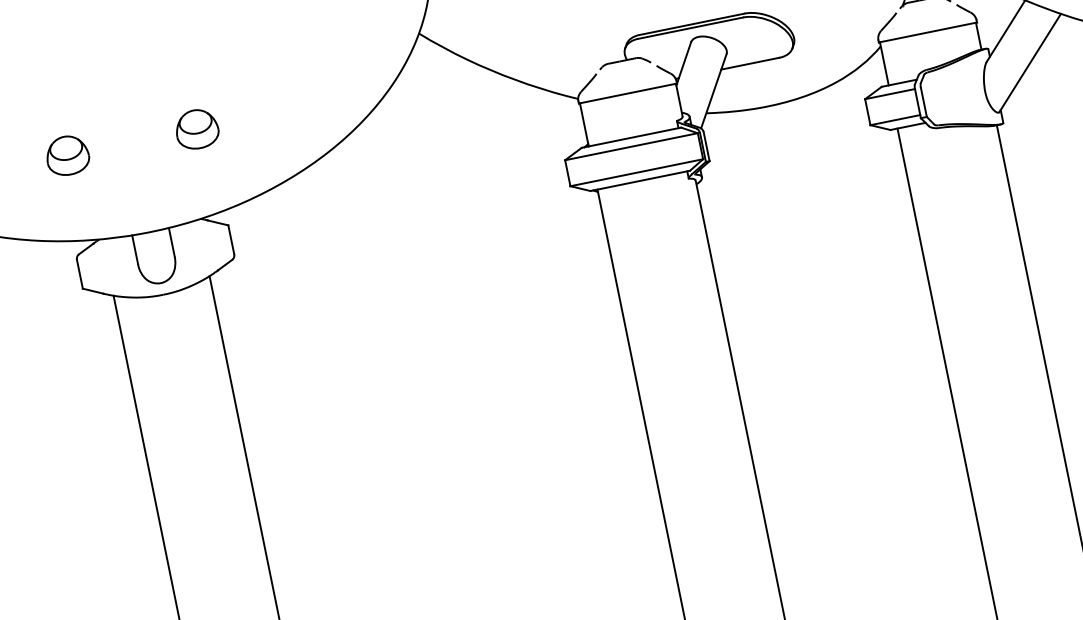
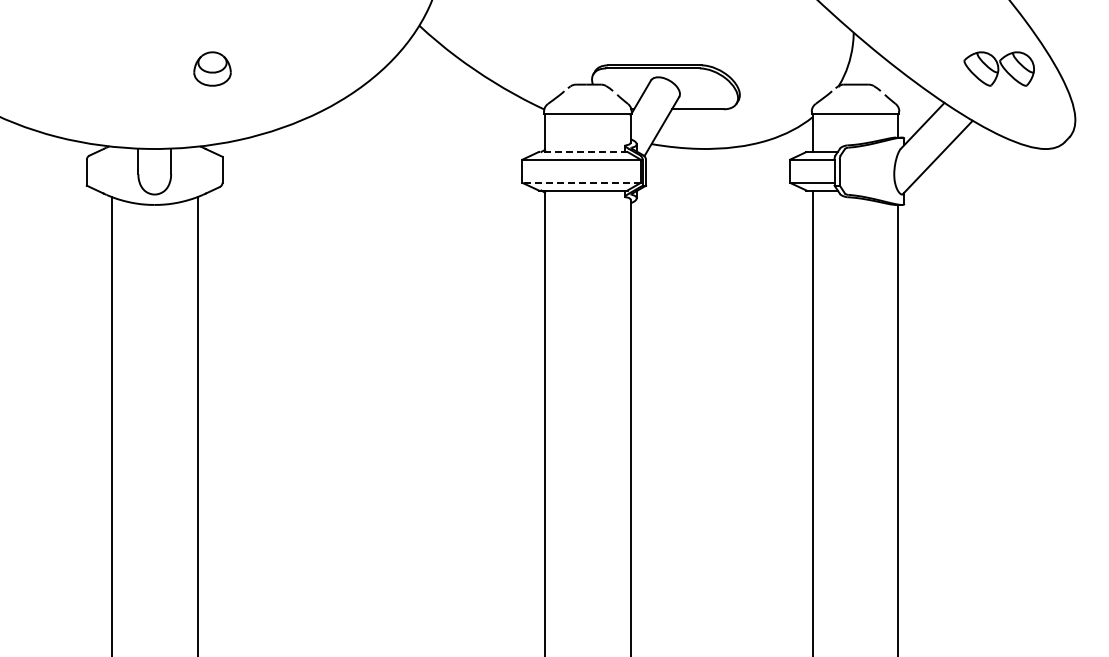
line: (630, 138) -> (582, 152), solid -> dashed
part: (66, 155) -> (96, 68), removed
line: (636, 172) -> (581, 182), solid -> dashed

